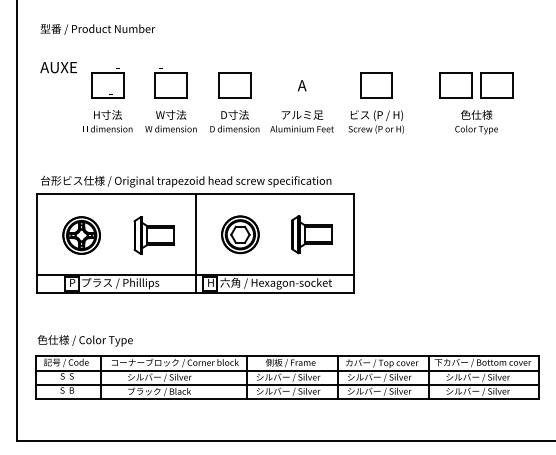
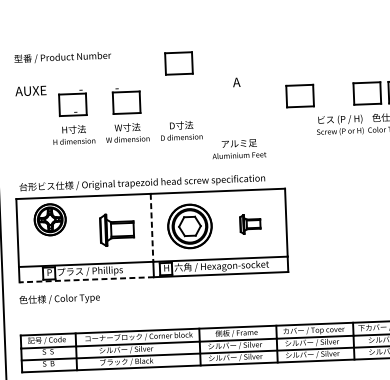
part: (234, 85) -> (178, 63), moved
text: (301, 85) -> (236, 82), moved
text: (301, 121) -> (238, 149), moved
text: (375, 121) -> (339, 124), moved
part: (240, 234) -> (190, 226), size x1.4
part: (311, 234) -> (250, 223), size x0.6
part: (81, 235) -> (50, 219), moved
line: (195, 235) -> (152, 228), solid -> dashed
line: (115, 293) -> (86, 280), solid -> dashed
text: (84, 340) -> (59, 299), moved

